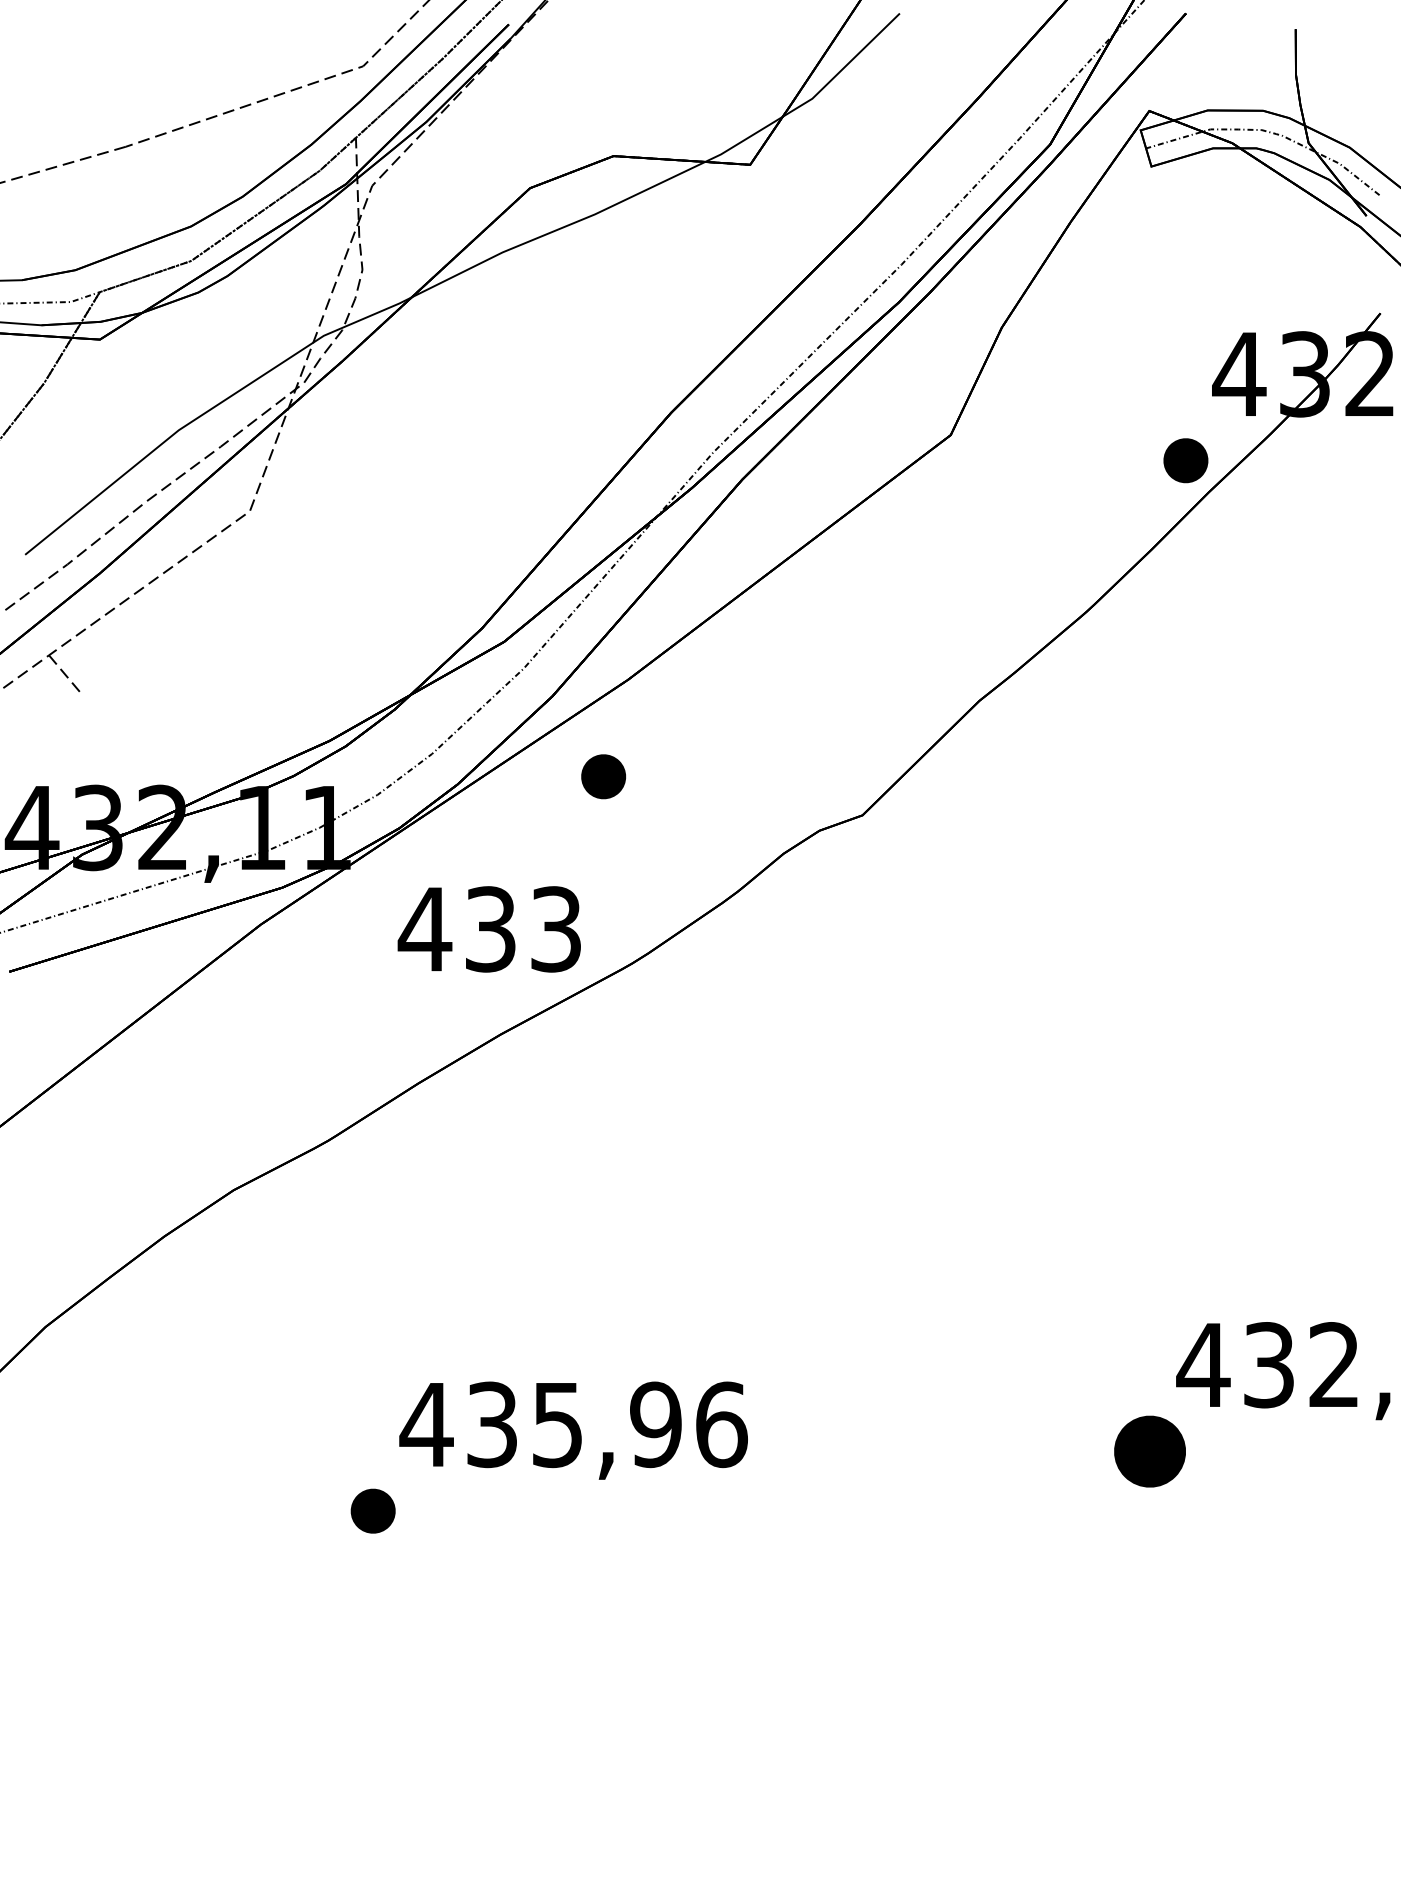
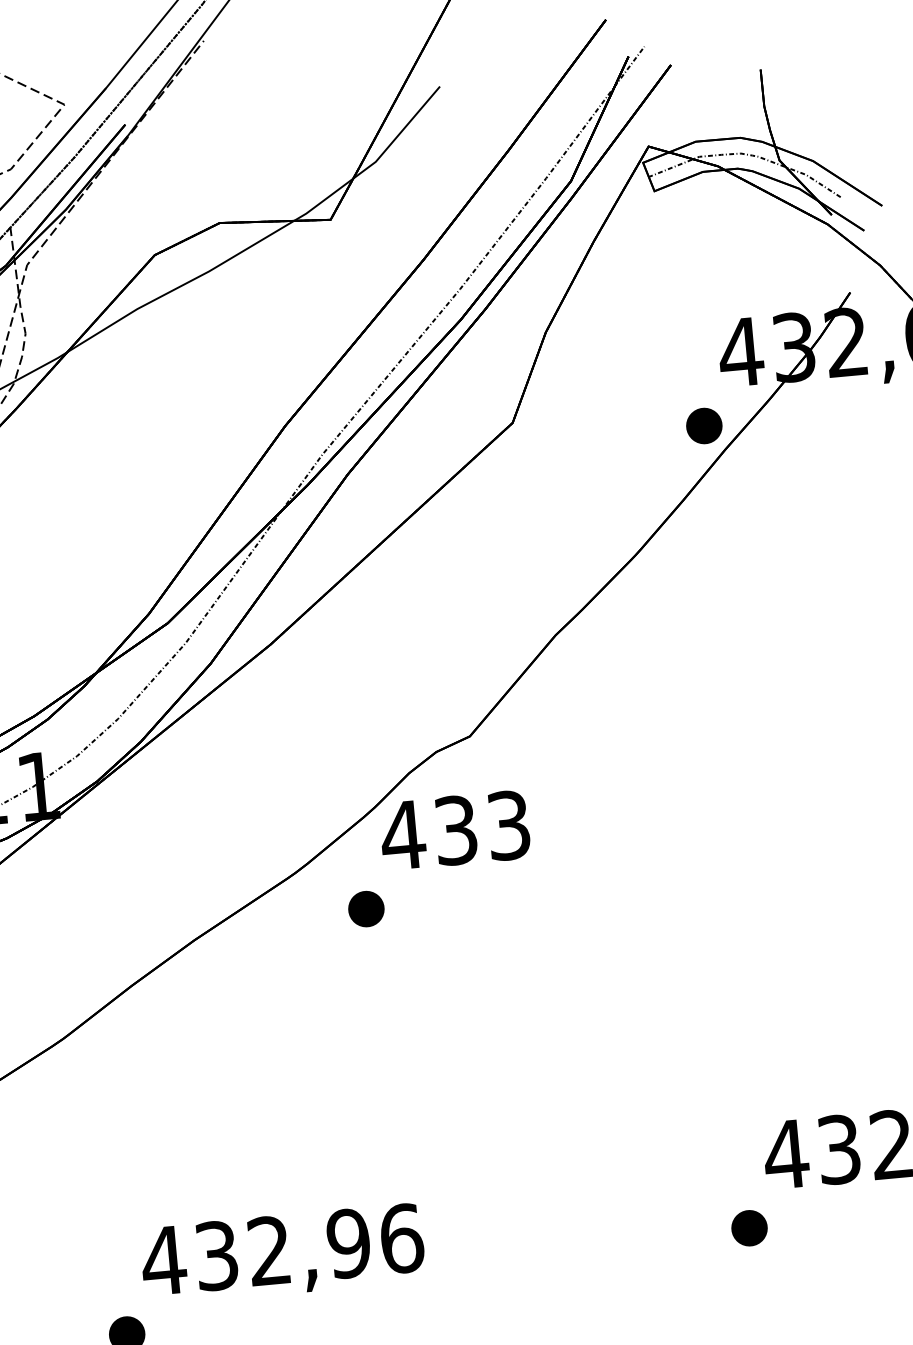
part: (603, 776) -> (366, 908), moved
text: (488, 929) -> (454, 830), moved
text: (556, 1424) -> (268, 1250), 435,96 -> 432,96
part: (1149, 1451) -> (749, 1228), size x0.62

